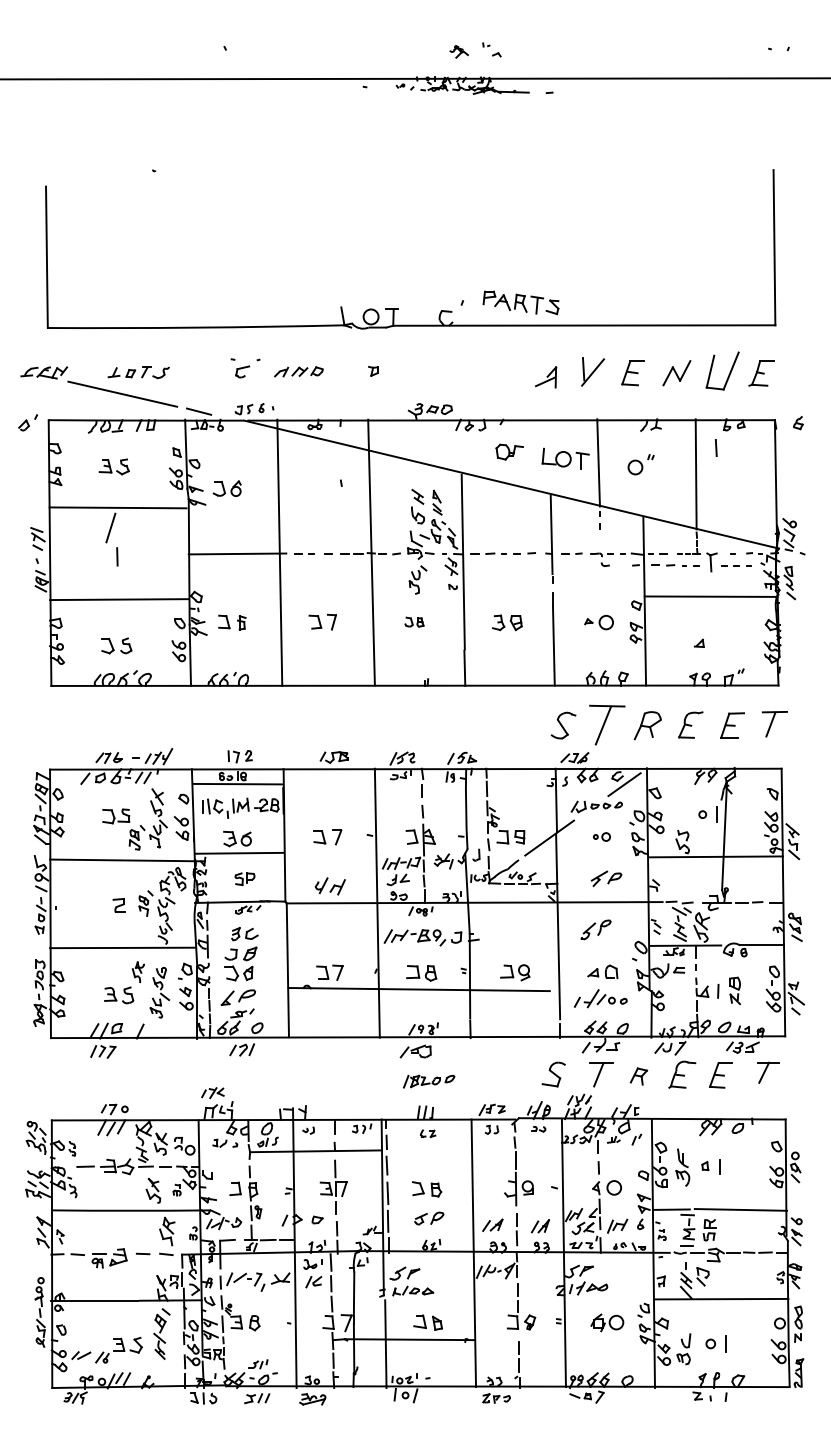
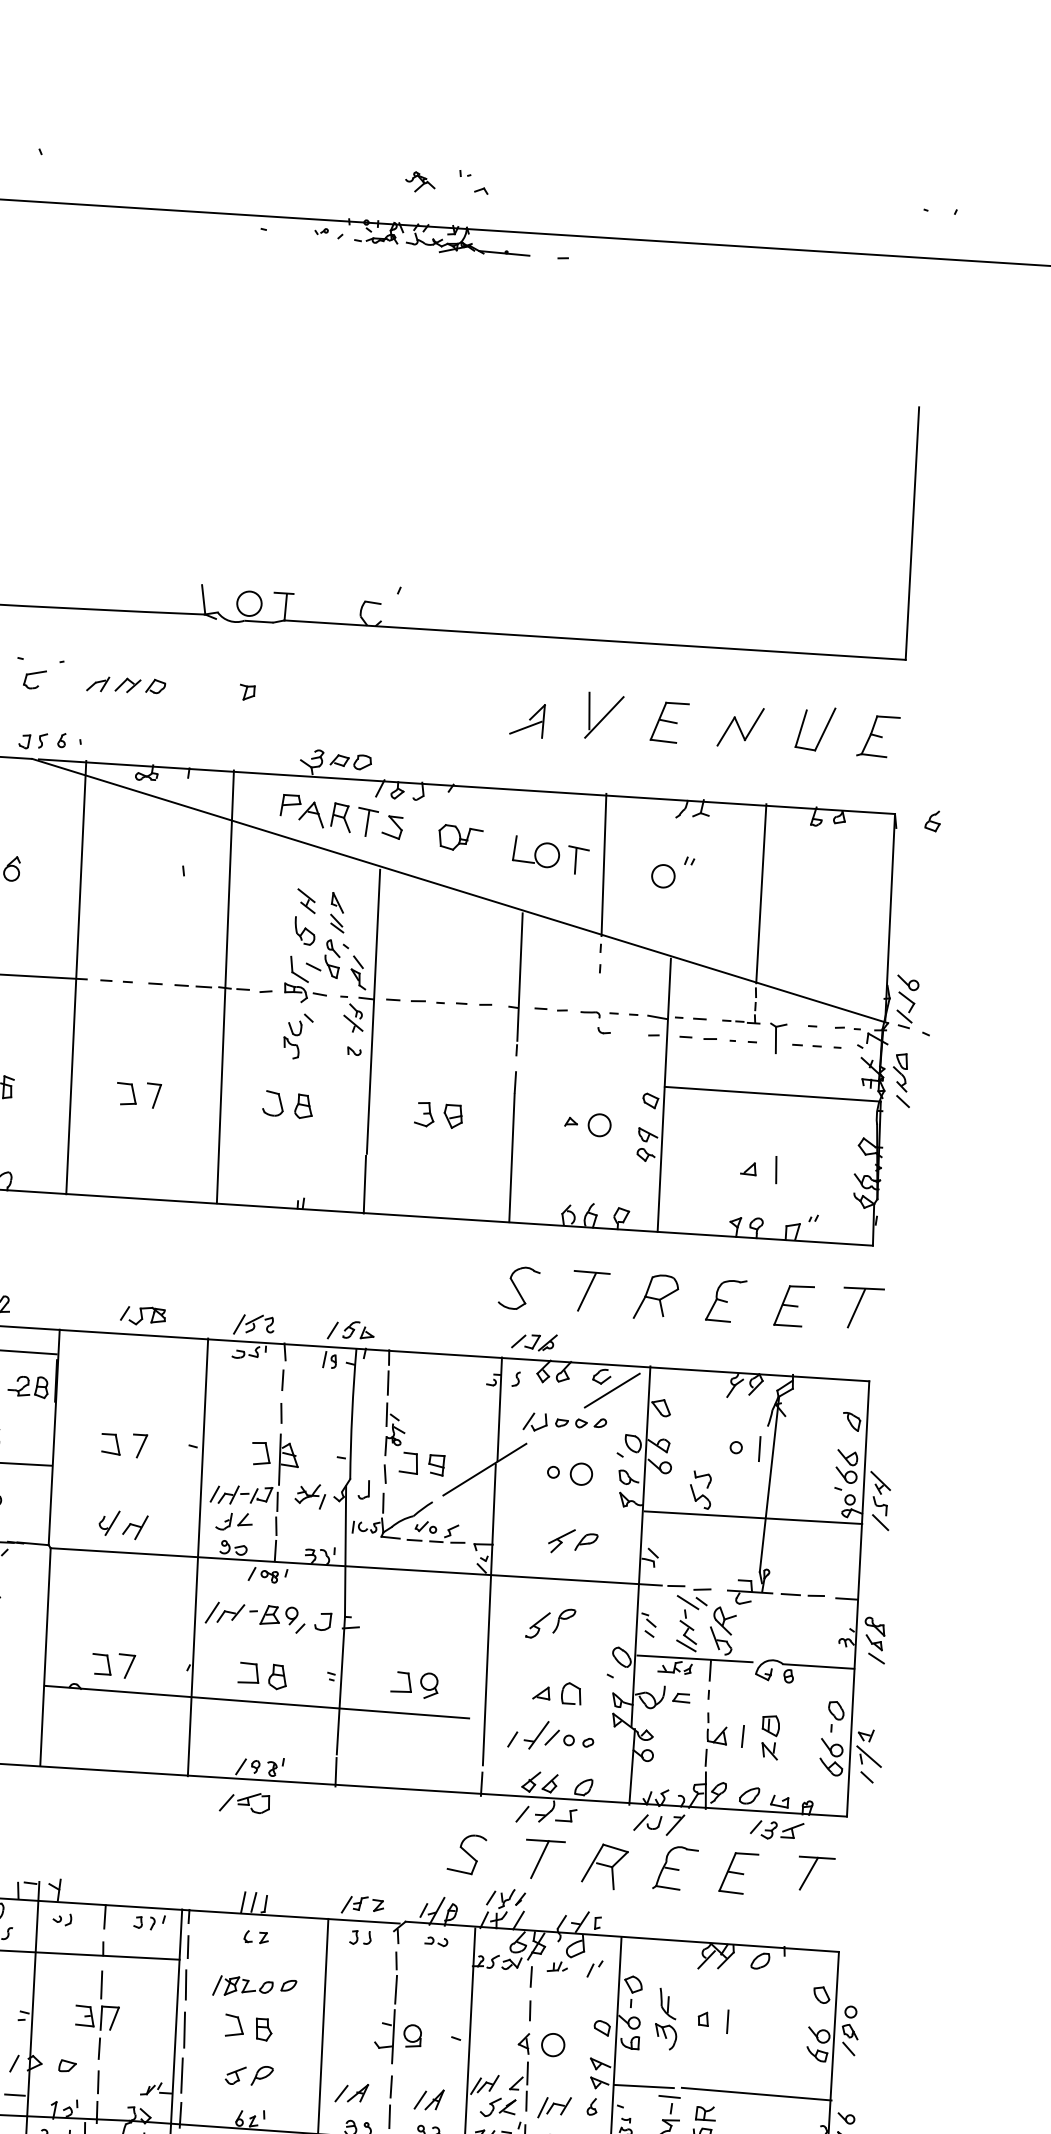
part: (520, 302) -> (340, 816), moved
part: (722, 371) -> (814, 729), size x0.71
line: (715, 447) -> (775, 1169), moved
part: (414, 621) -> (287, 1103), size x1.67
part: (607, 724) -> (590, 1291), size x0.62
part: (601, 836) -> (569, 1472), size x1.67
part: (638, 1076) -> (604, 1866), size x1.67
part: (429, 1081) -> (255, 1987), moved

